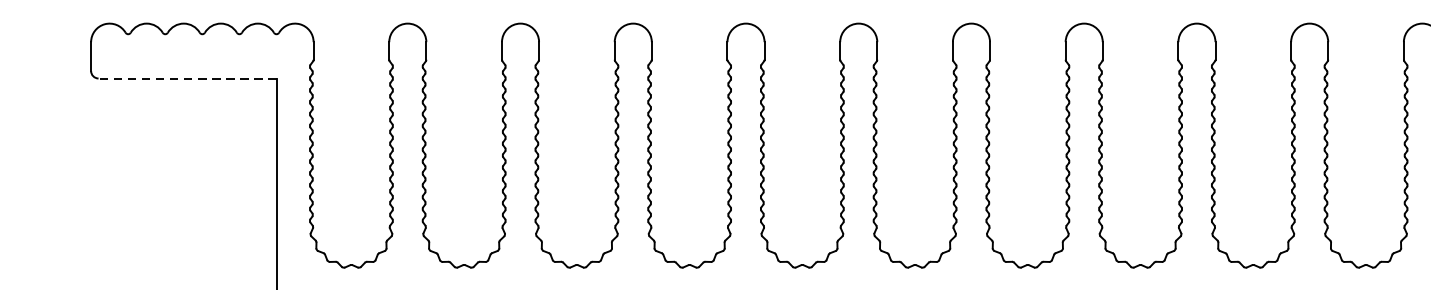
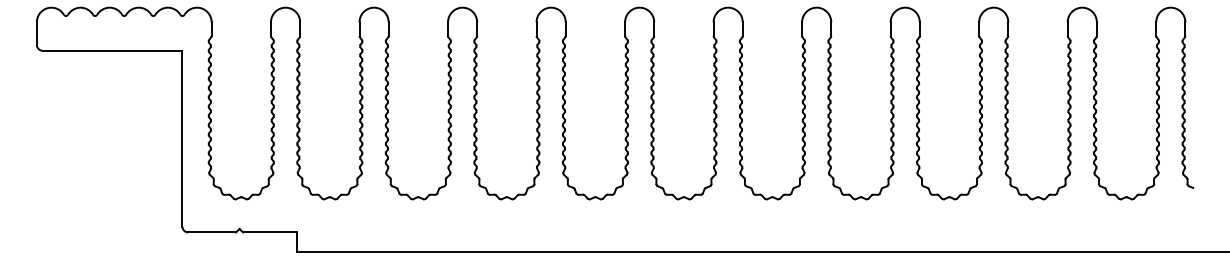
line: (187, 78) -> (112, 50), dashed -> solid

